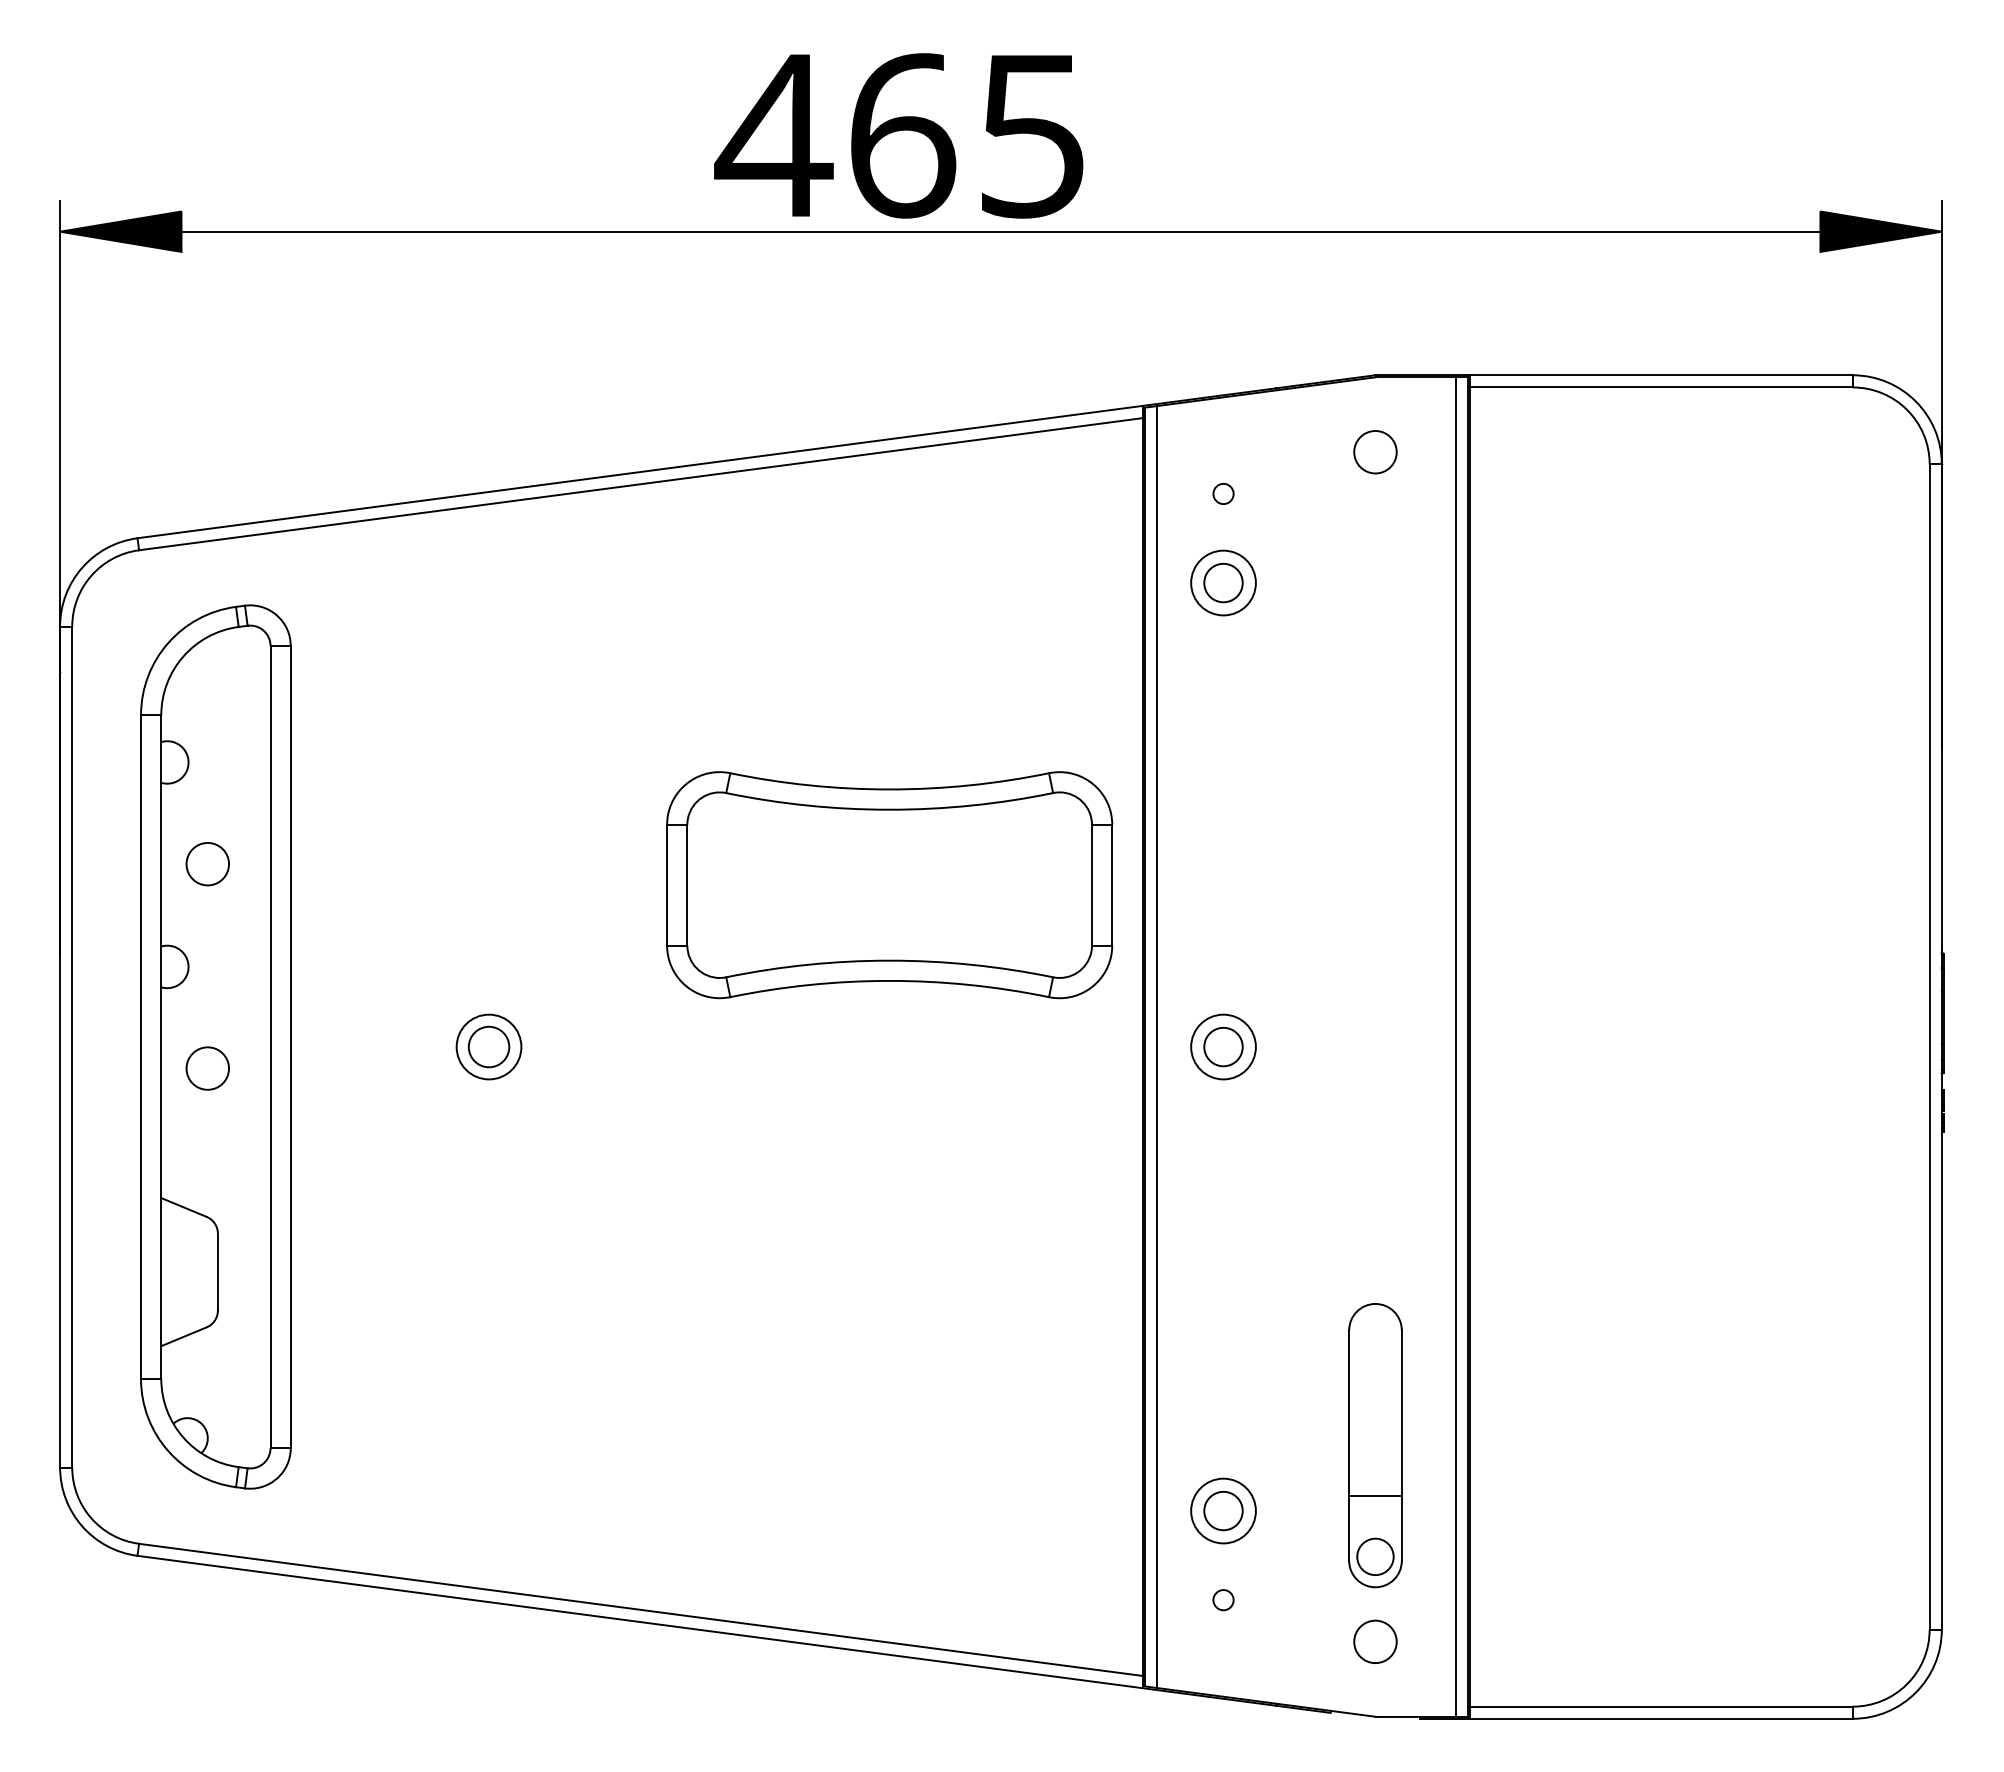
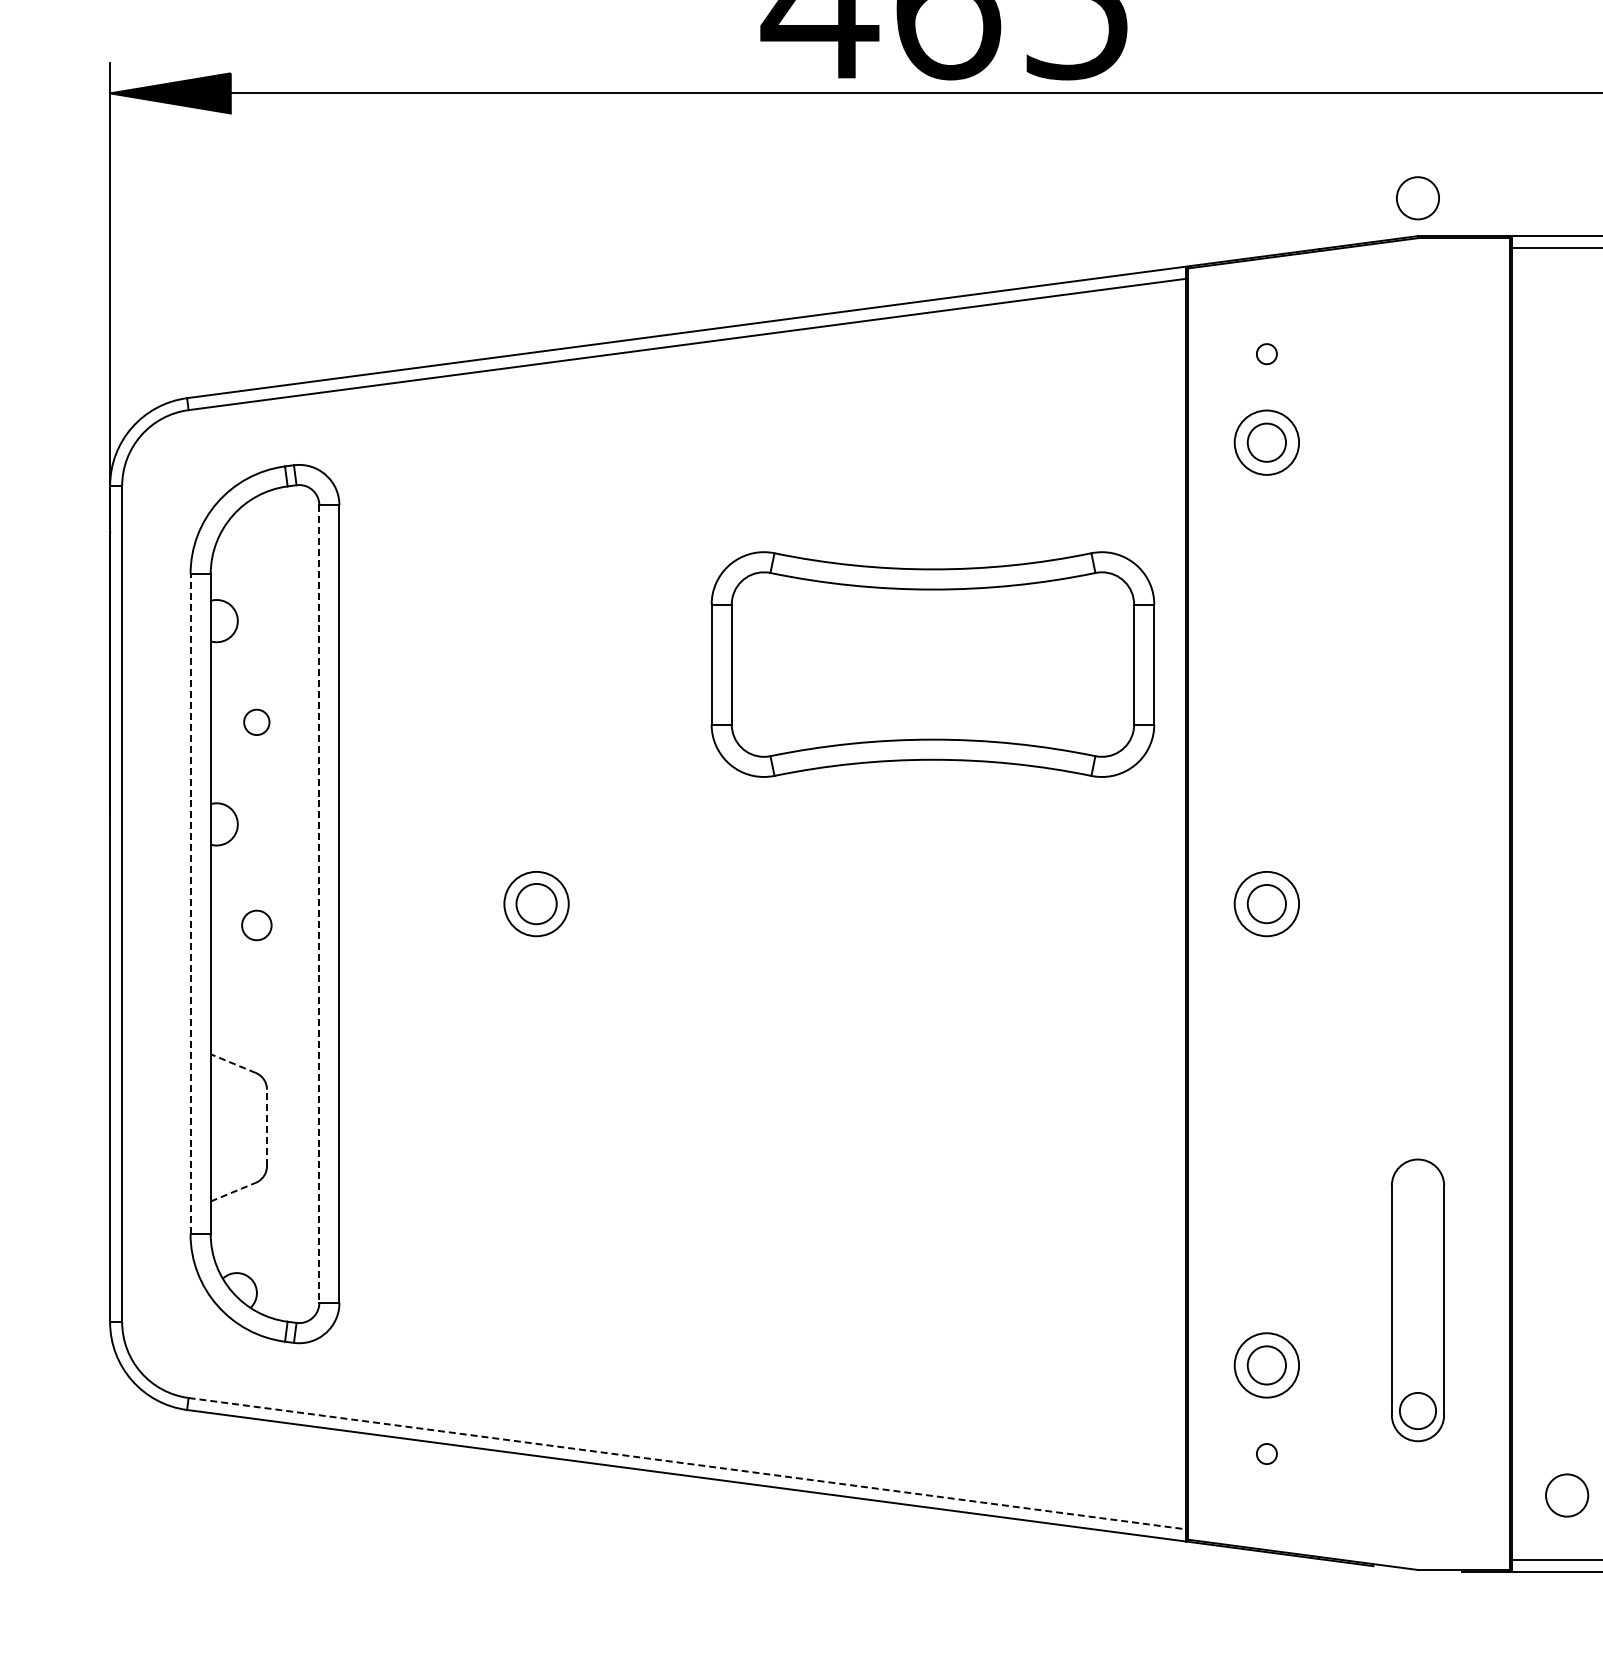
part: (1375, 452) -> (1418, 198), moved
part: (207, 864) -> (256, 722), size x0.6
part: (889, 885) -> (932, 664), moved
line: (1156, 1046) -> (1200, 903), removed
line: (1456, 1046) -> (1498, 903), removed
line: (141, 1047) -> (191, 904), solid -> dashed
line: (270, 1047) -> (319, 904), solid -> dashed
part: (207, 1068) -> (256, 925), size x0.7
line: (183, 1207) -> (232, 1063), solid -> dashed
line: (217, 1271) -> (266, 1127), solid -> dashed
line: (183, 1336) -> (232, 1191), solid -> dashed
line: (1375, 1496) -> (1418, 1350), removed
line: (641, 1609) -> (688, 1463), solid -> dashed
part: (1375, 1641) -> (1567, 1495), moved

